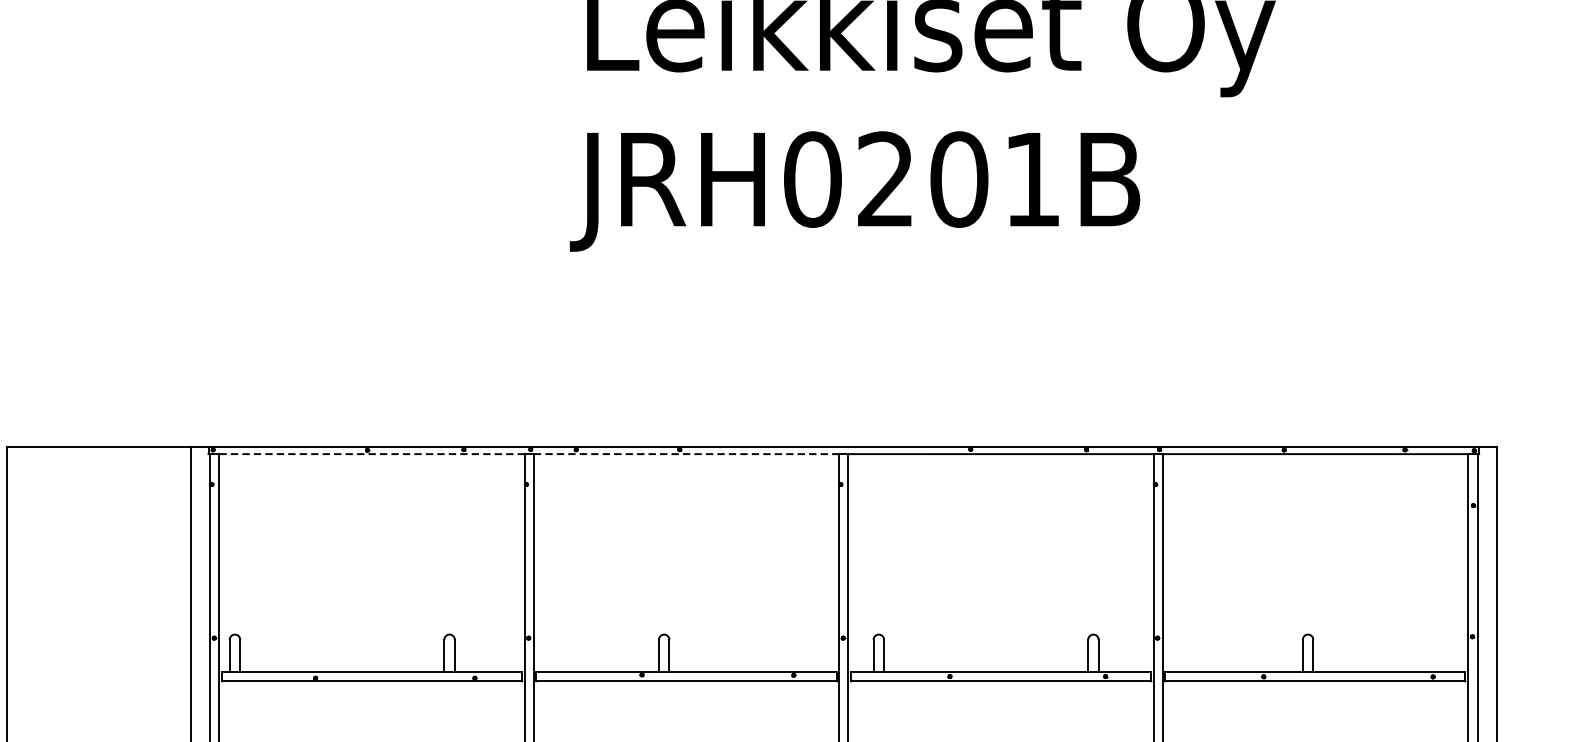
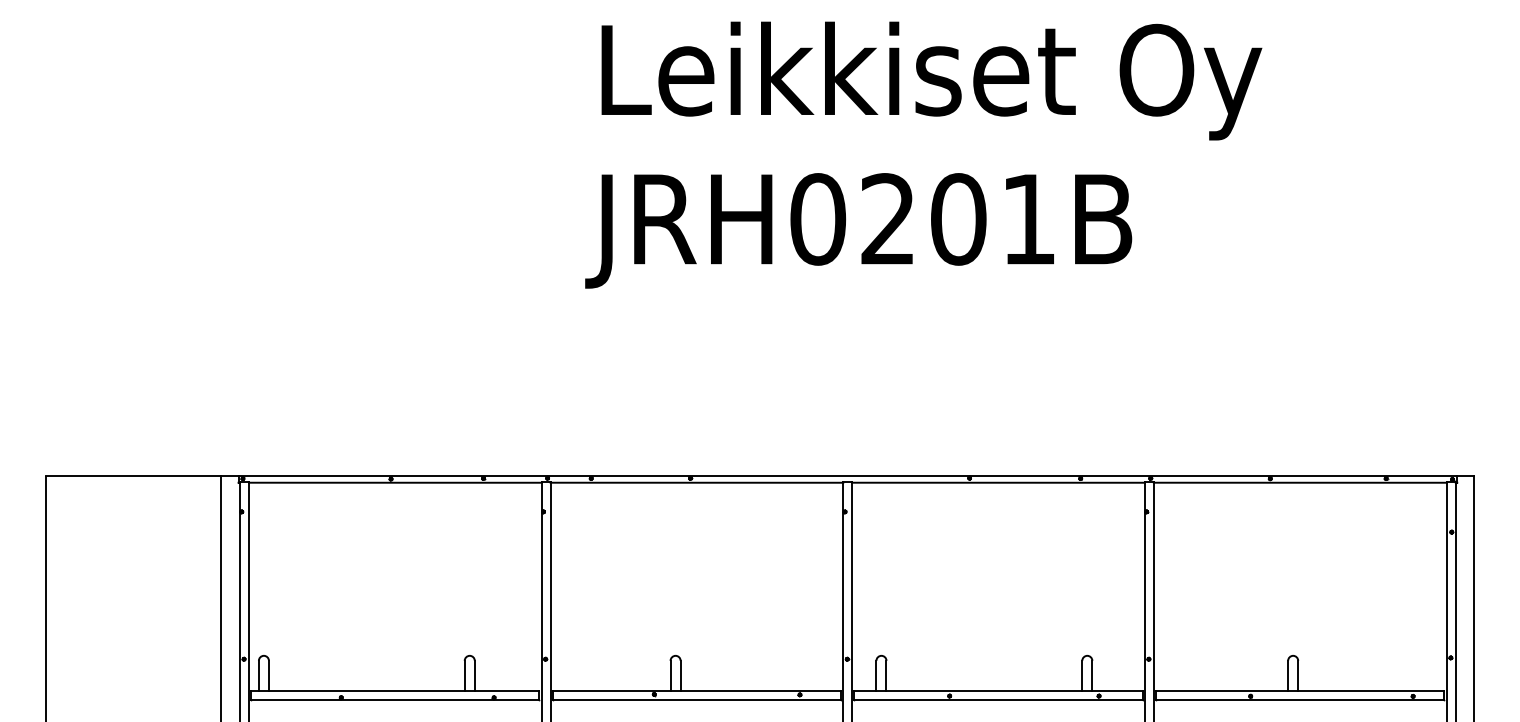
line: (372, 453) -> (395, 482), dashed -> solid
line: (687, 453) -> (697, 482), dashed -> solid

